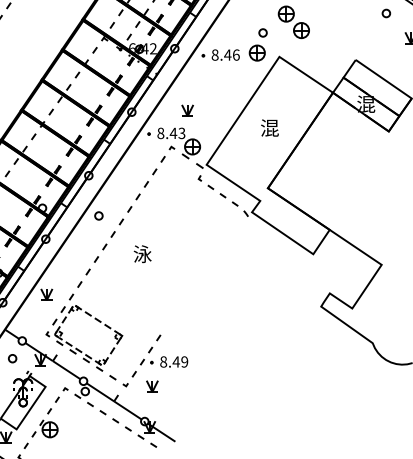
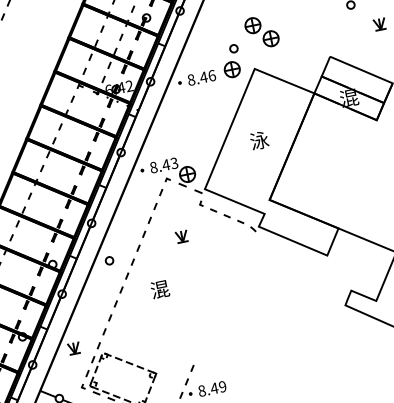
part: (187, 110) -> (181, 236), moved
text: (270, 127) -> (260, 139), 混 -> 泳
text: (143, 254) -> (160, 289), 泳 -> 混

